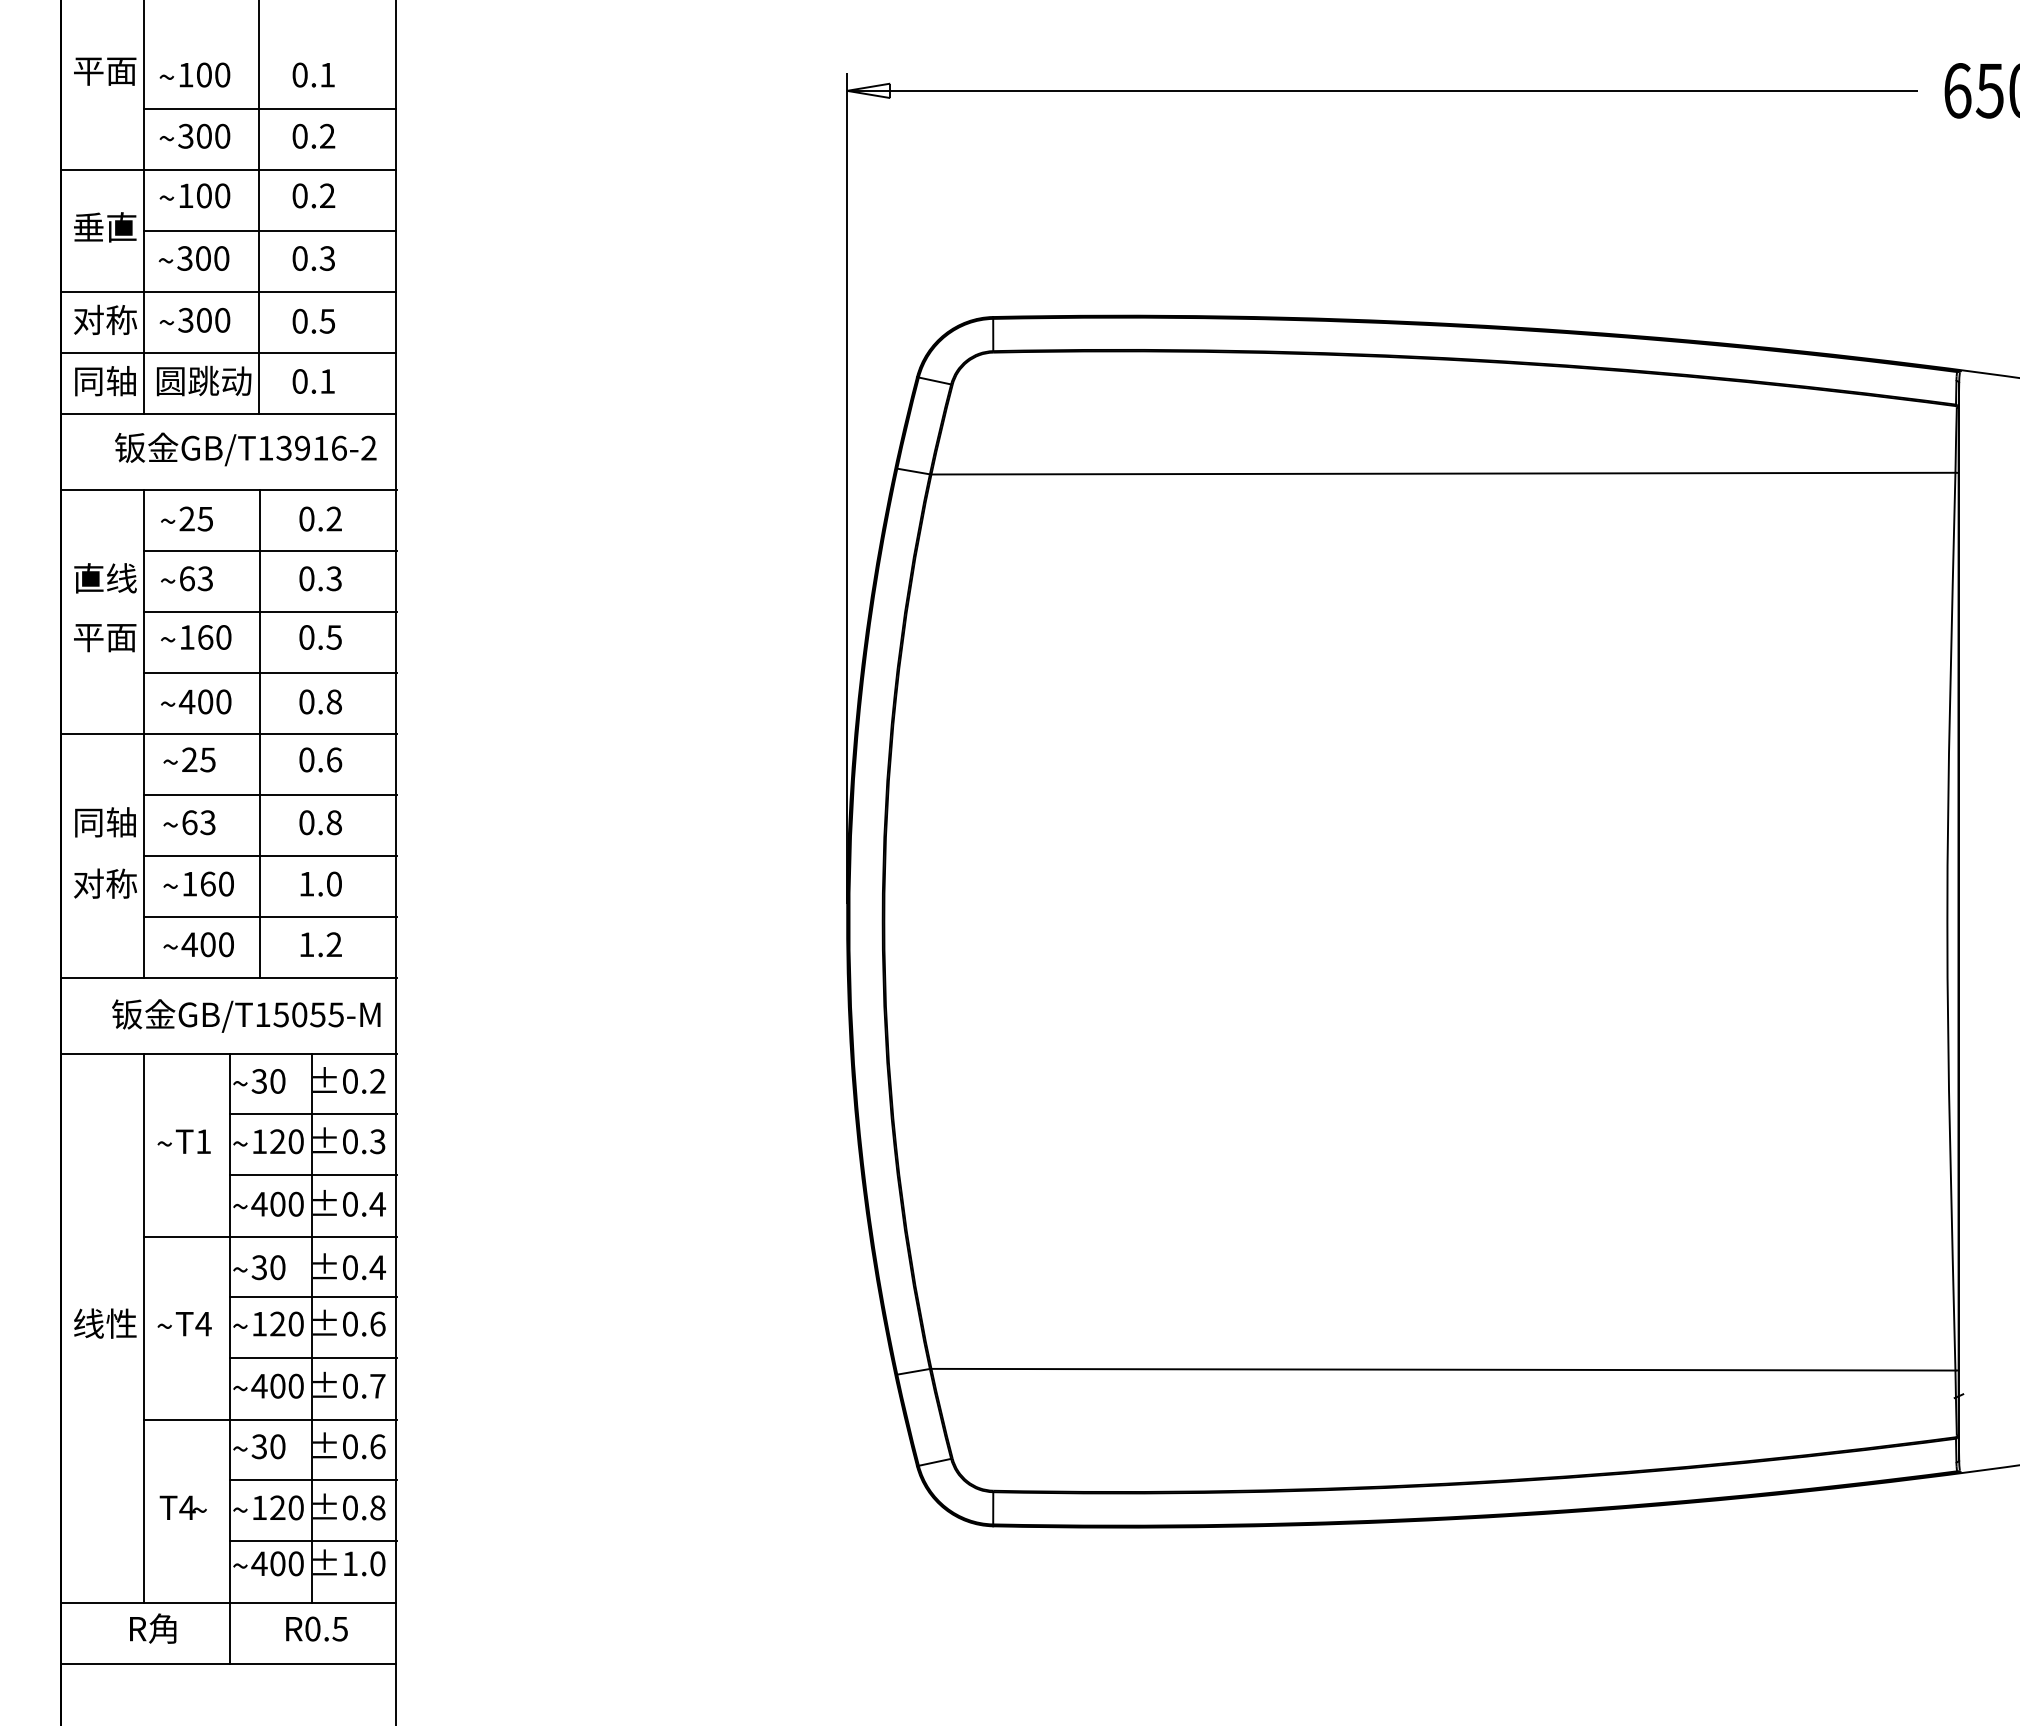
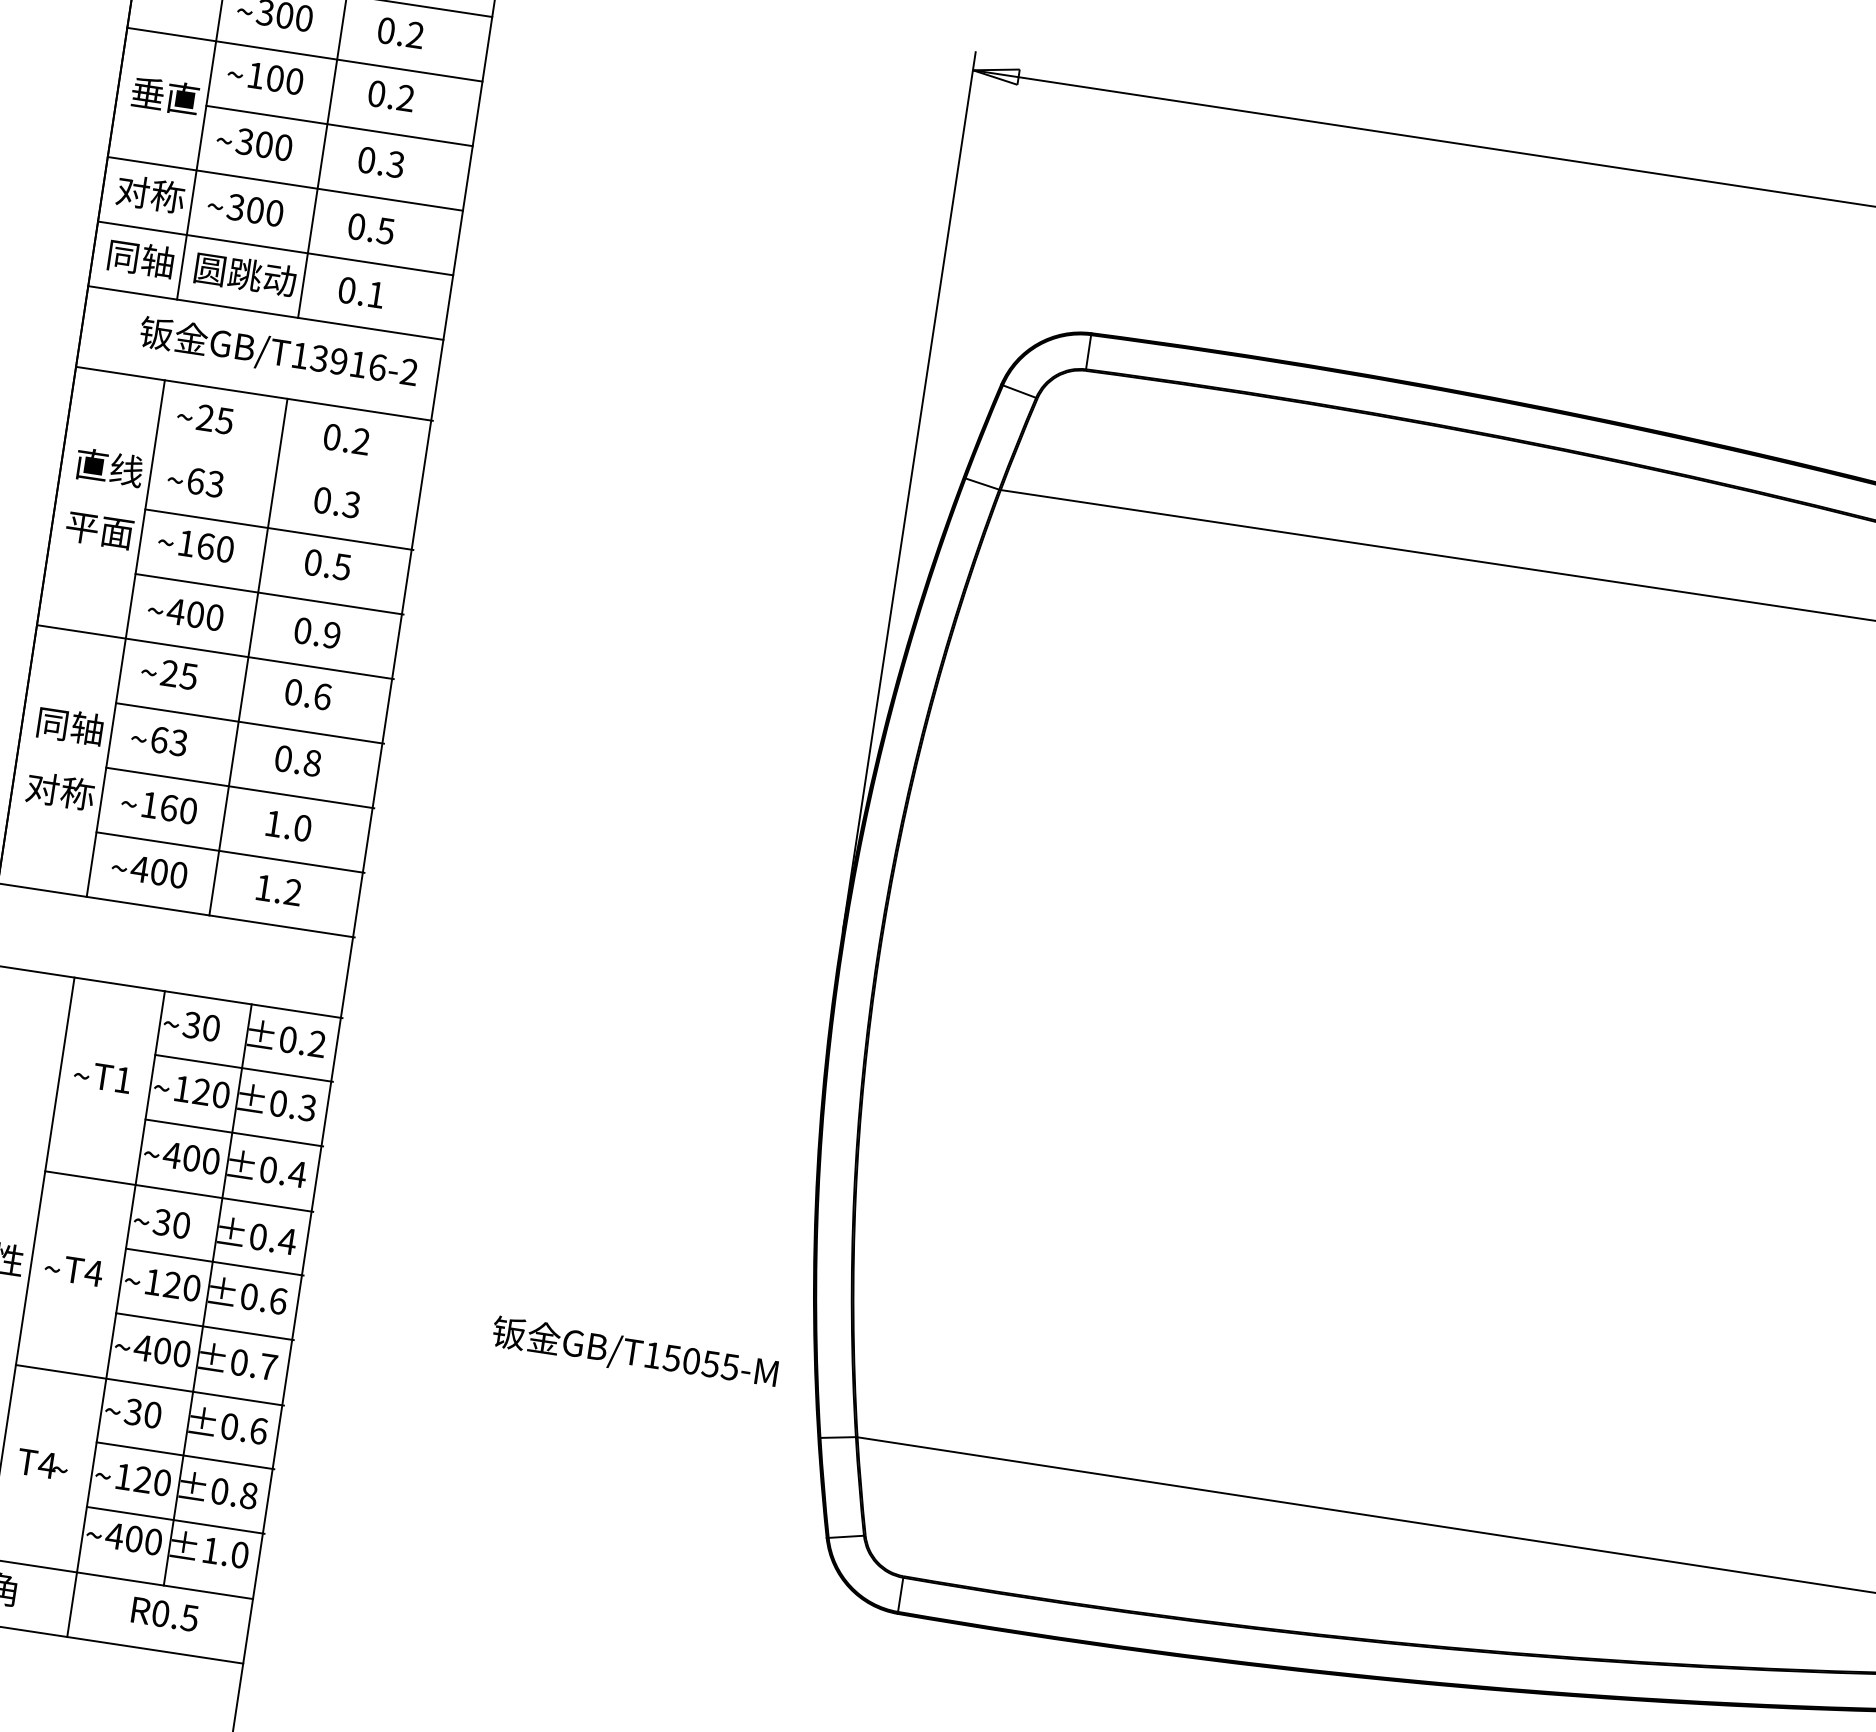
line: (270, 550) -> (288, 464), removed
text: (333, 701) -> (331, 634), 0.8 -> 0.9
text: (246, 1015) -> (635, 1353), moved

